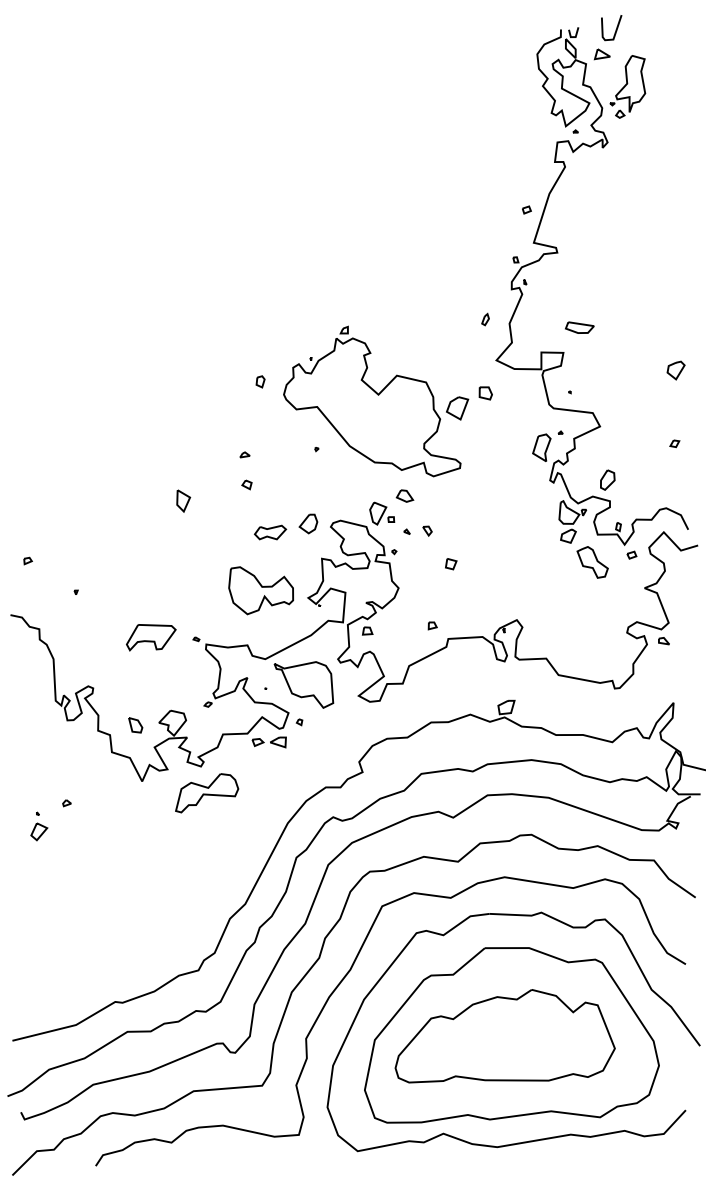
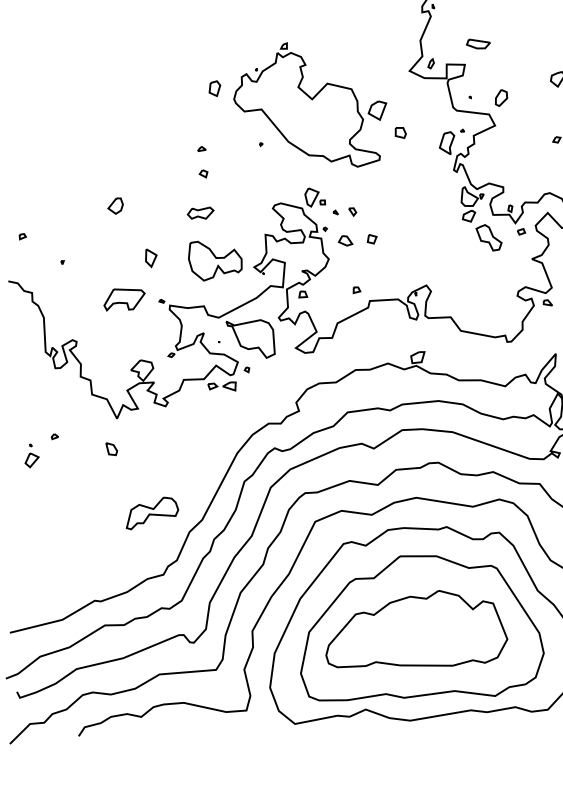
part: (485, 319) -> (431, 63), moved
part: (260, 381) -> (214, 88), size x1.6
part: (485, 393) -> (400, 133), moved
part: (607, 479) -> (501, 97), moved
part: (404, 495) -> (345, 240), moved
part: (183, 500) -> (151, 257), moved
part: (308, 523) -> (115, 205), moved
part: (270, 532) -> (200, 213), moved
part: (135, 725) -> (111, 449), moved
part: (207, 793) -> (152, 513), moved

